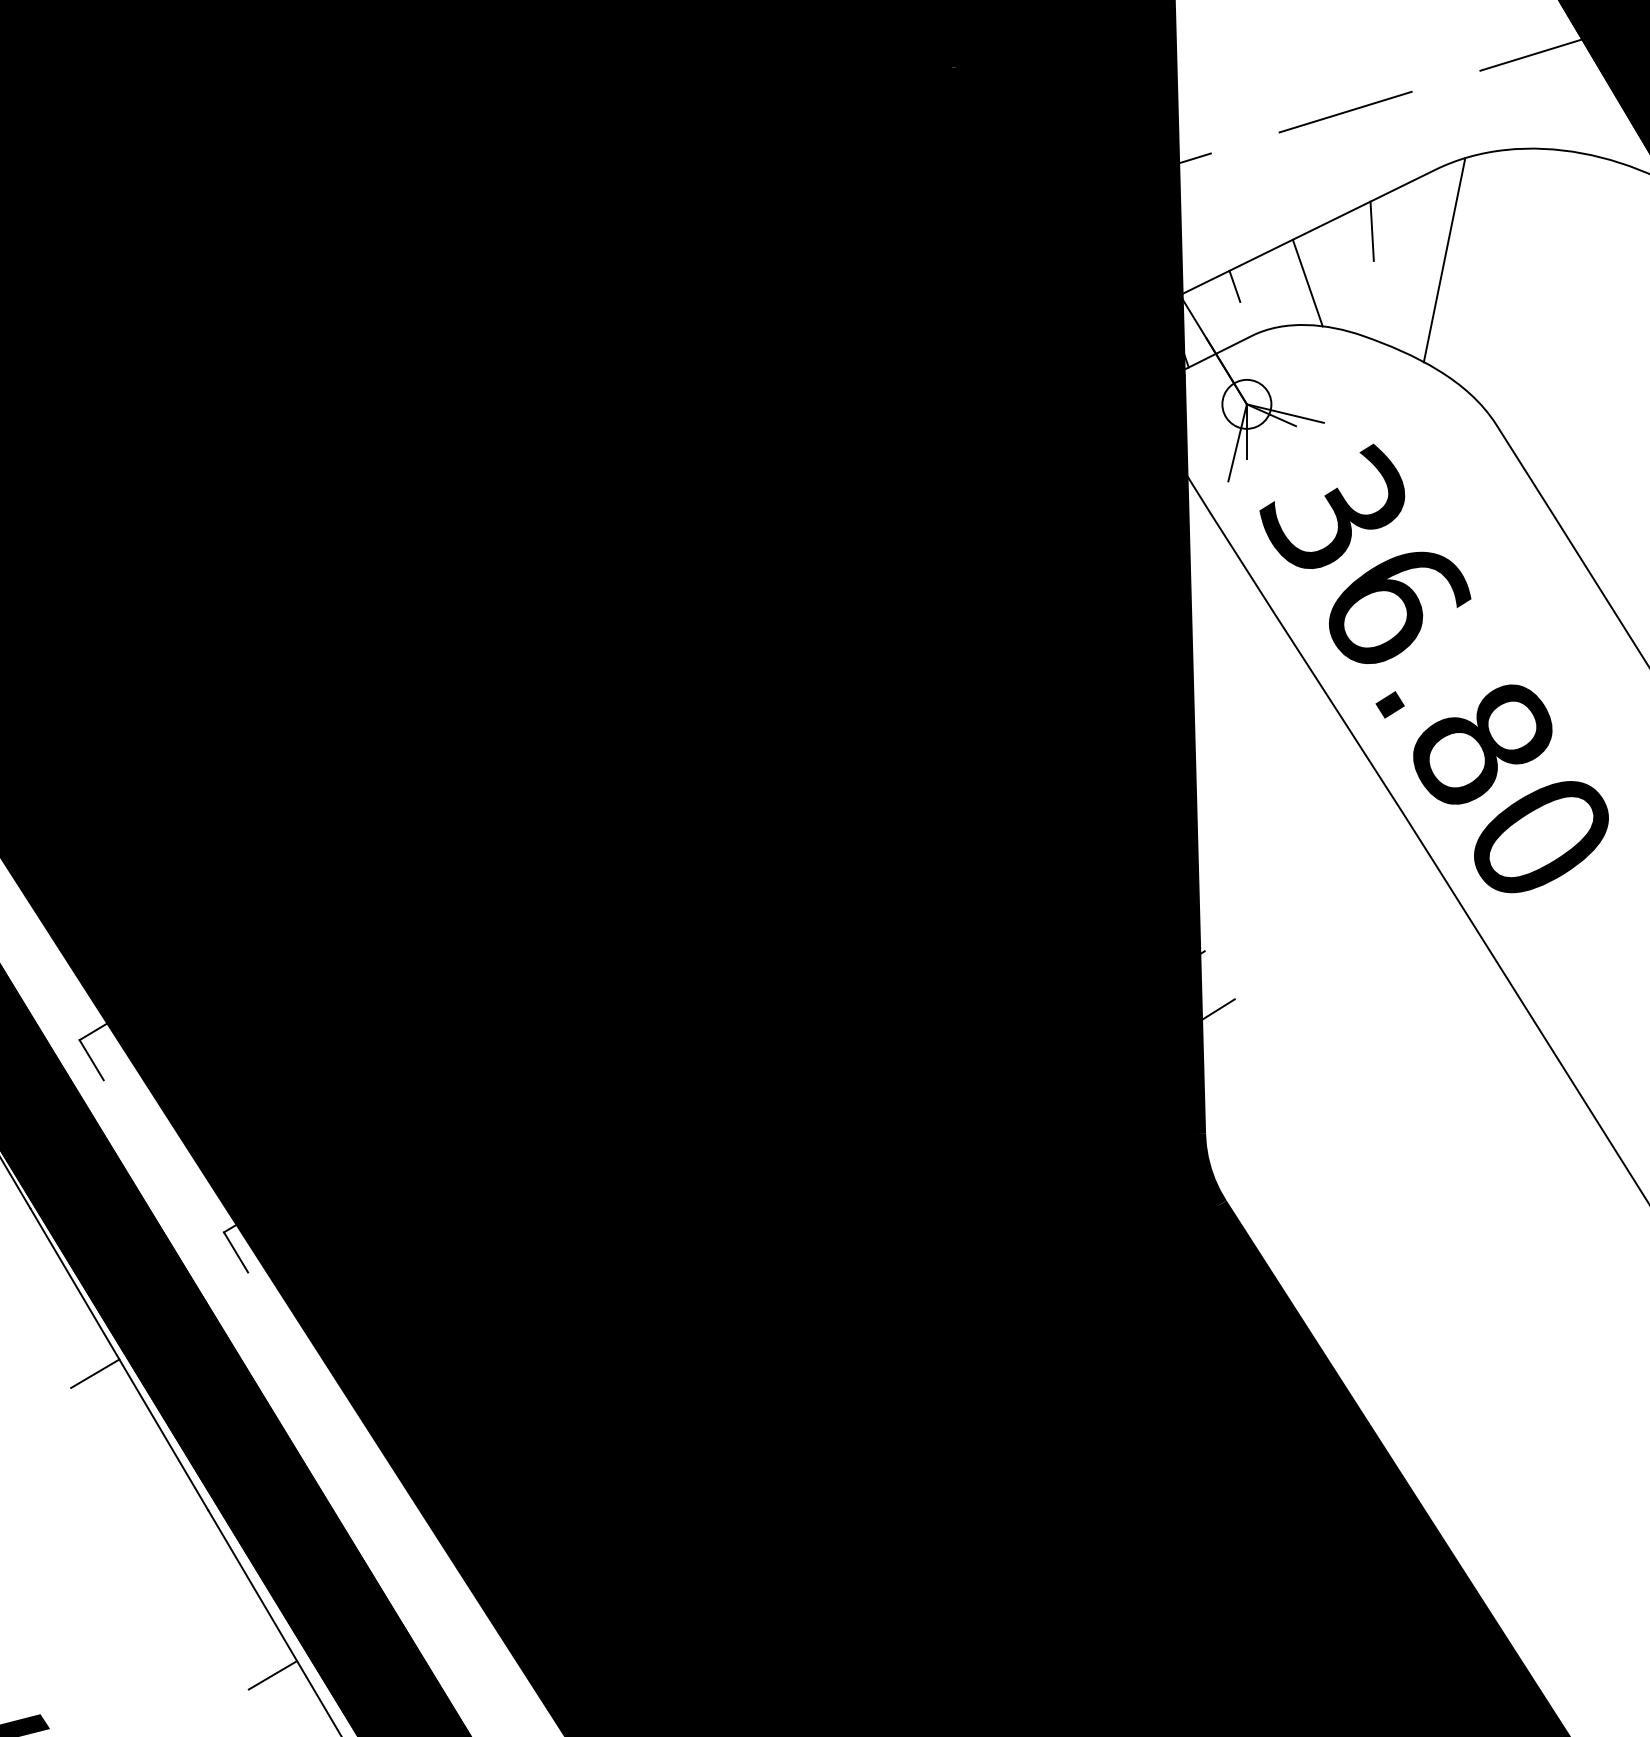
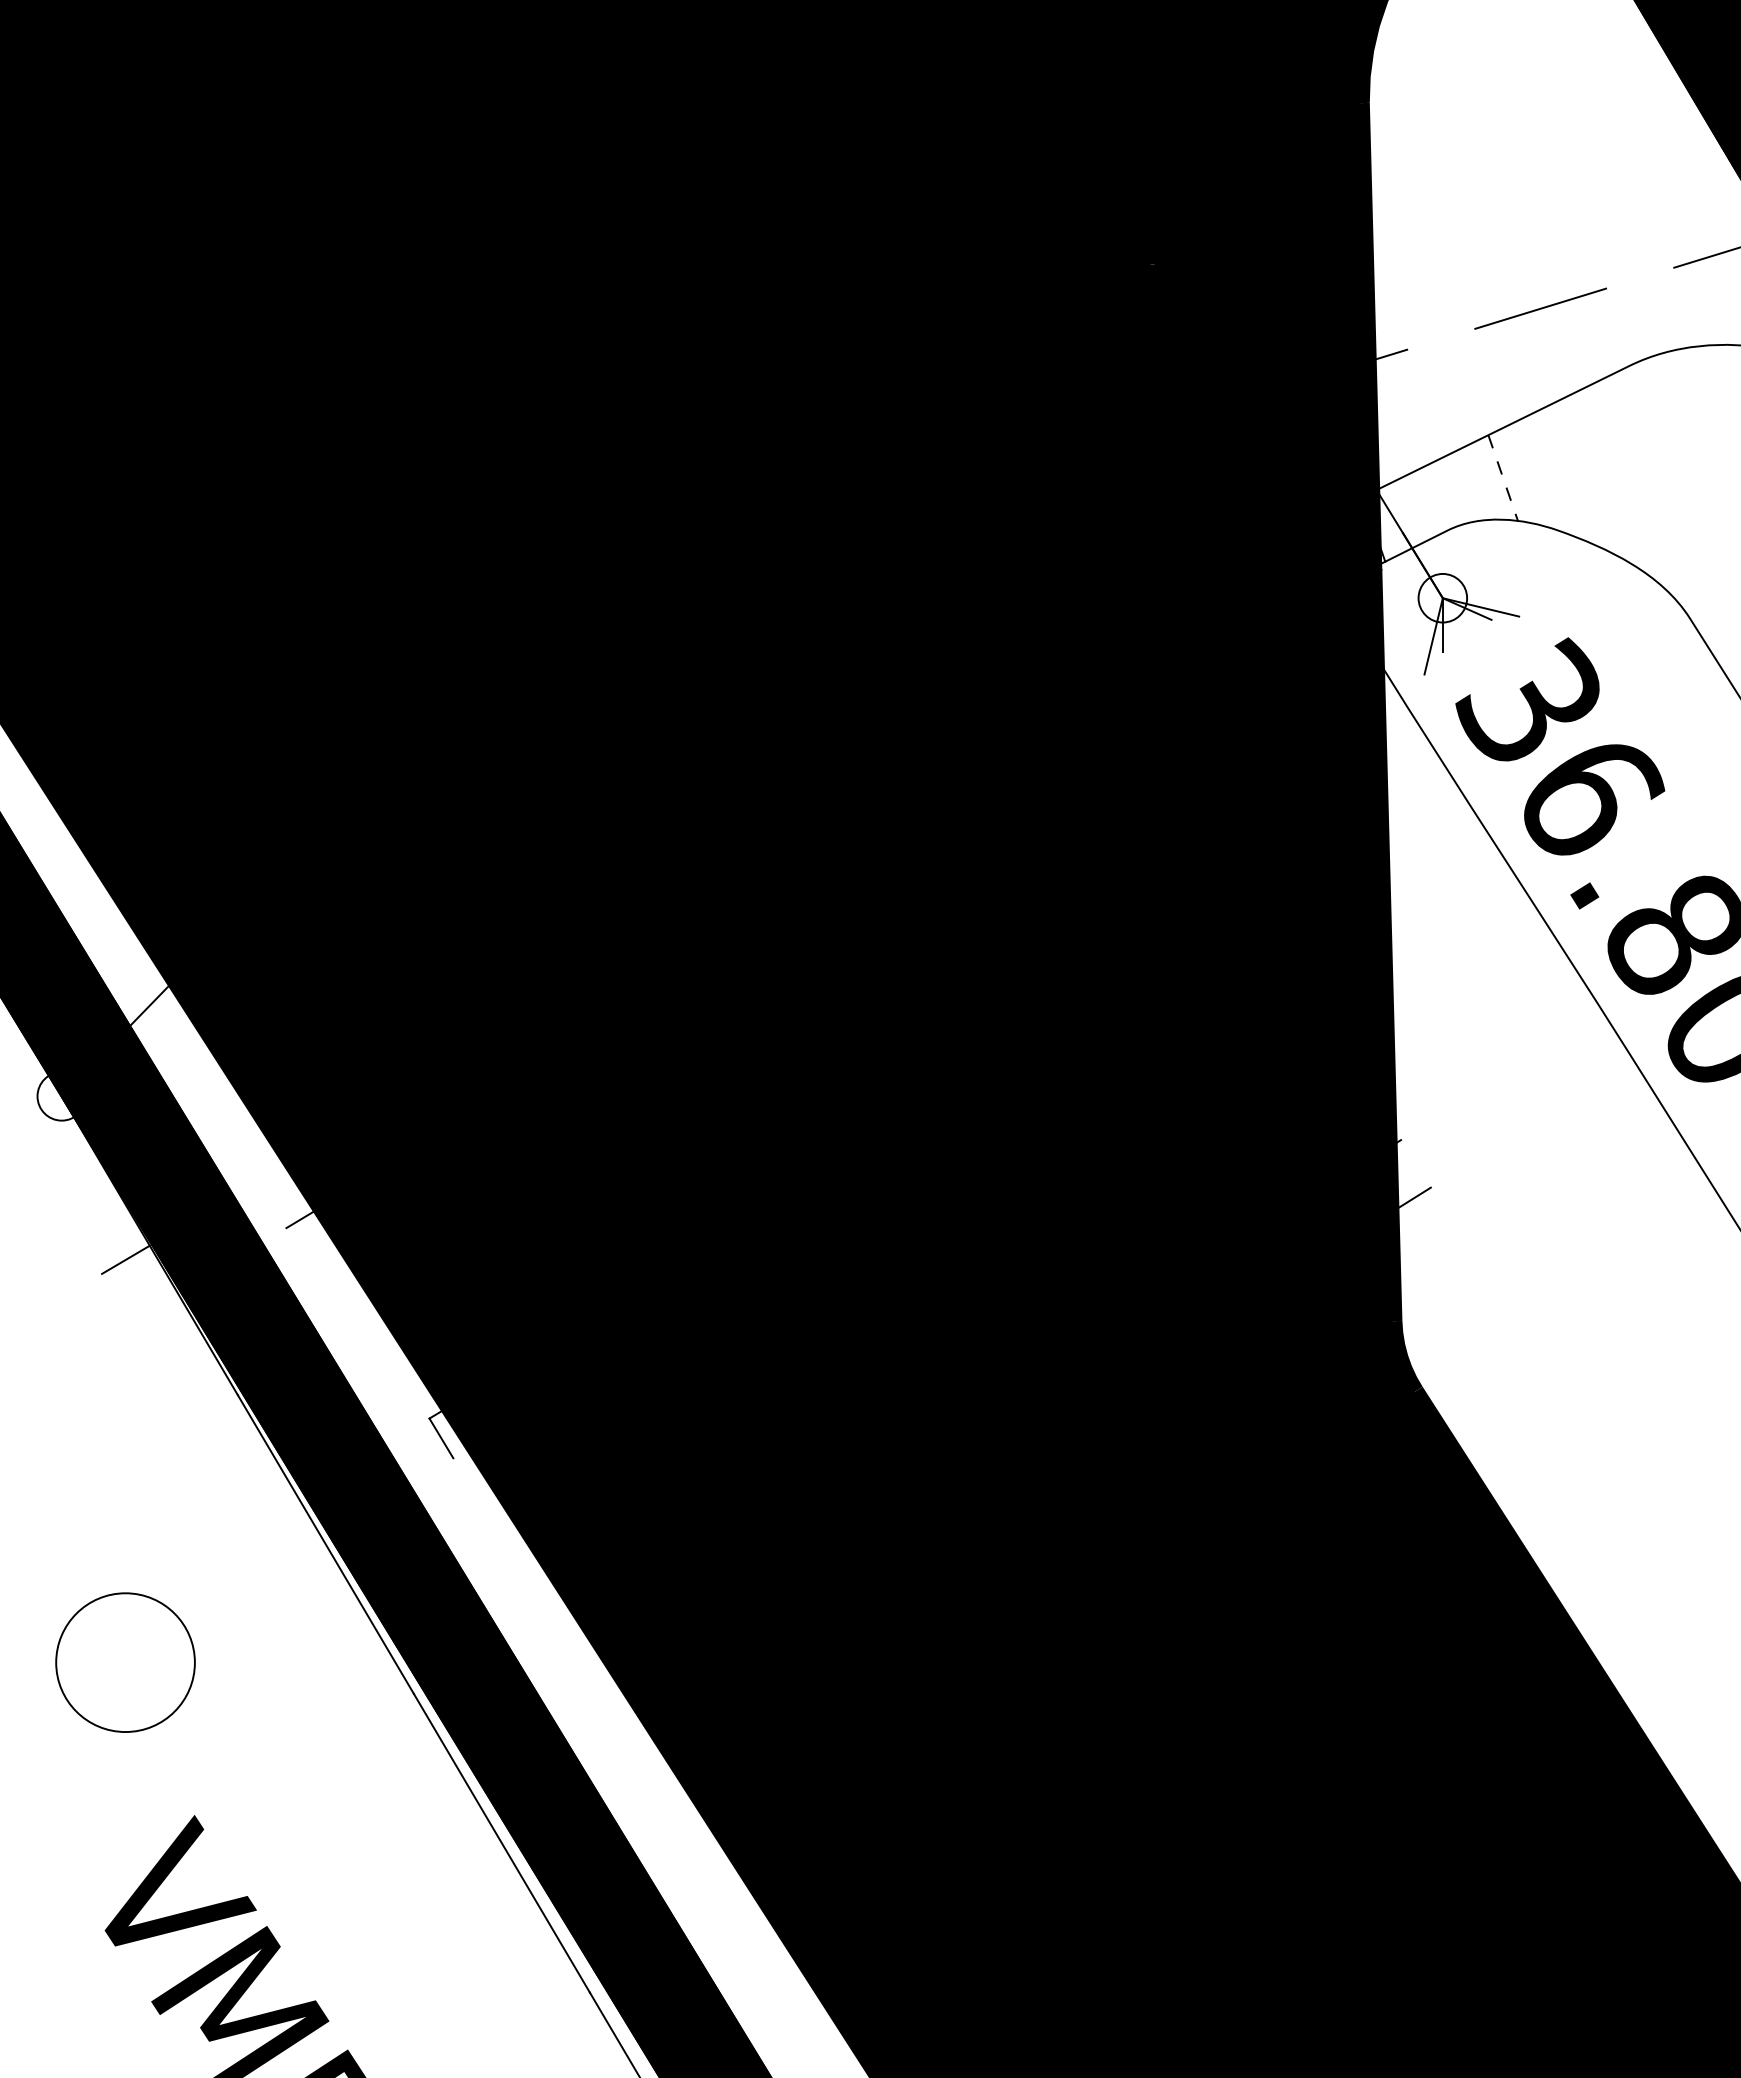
line: (1371, 231) -> (1566, 426), removed
line: (1444, 260) -> (1638, 455), removed
line: (1308, 283) -> (1503, 478), solid -> dashed
line: (1234, 285) -> (1430, 480), removed
line: (91, 1059) -> (298, 1247), removed
line: (94, 1373) -> (301, 1558), removed
line: (272, 1675) -> (477, 1857), removed

